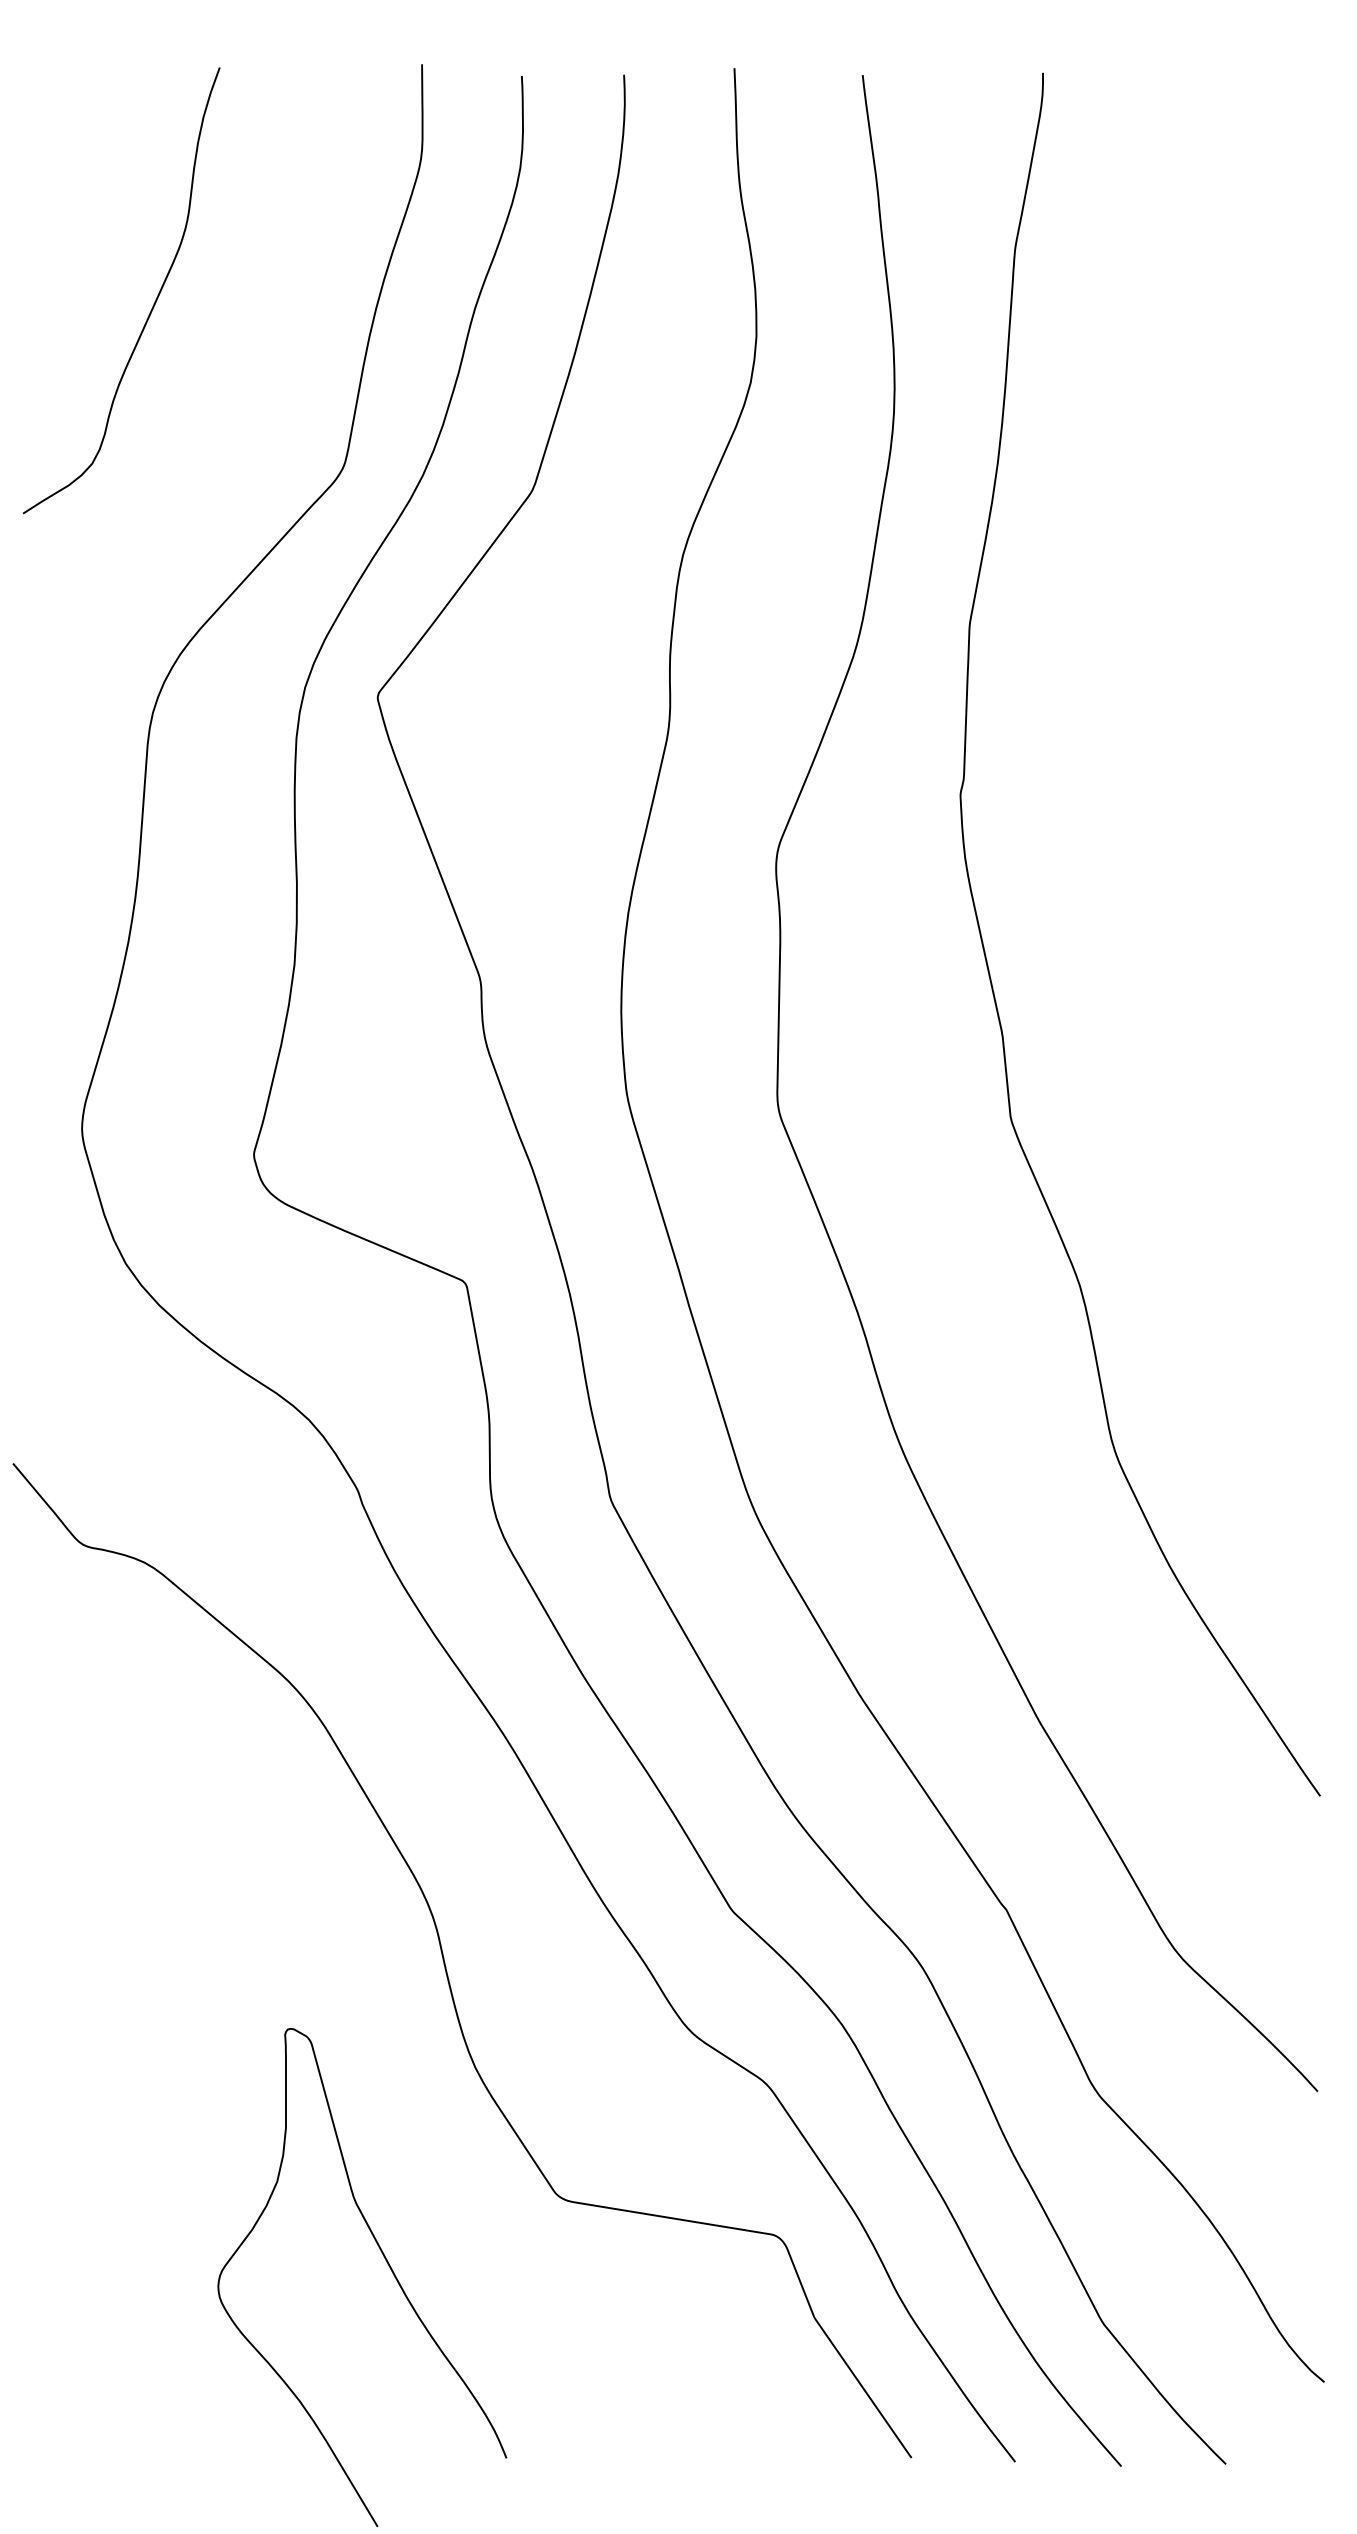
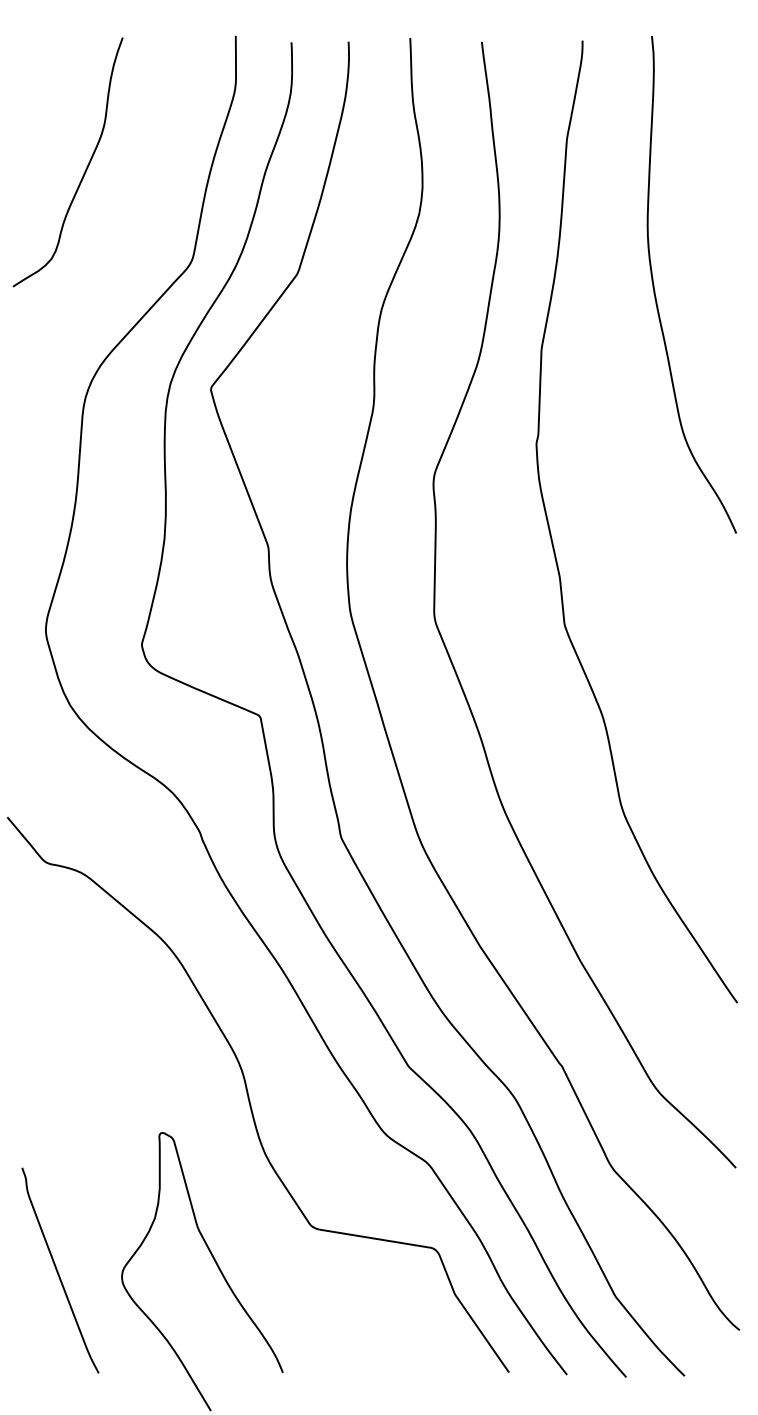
curve: (1173, 520) -> (655, 290), added
curve: (104, 2276) -> (58, 1271), added

